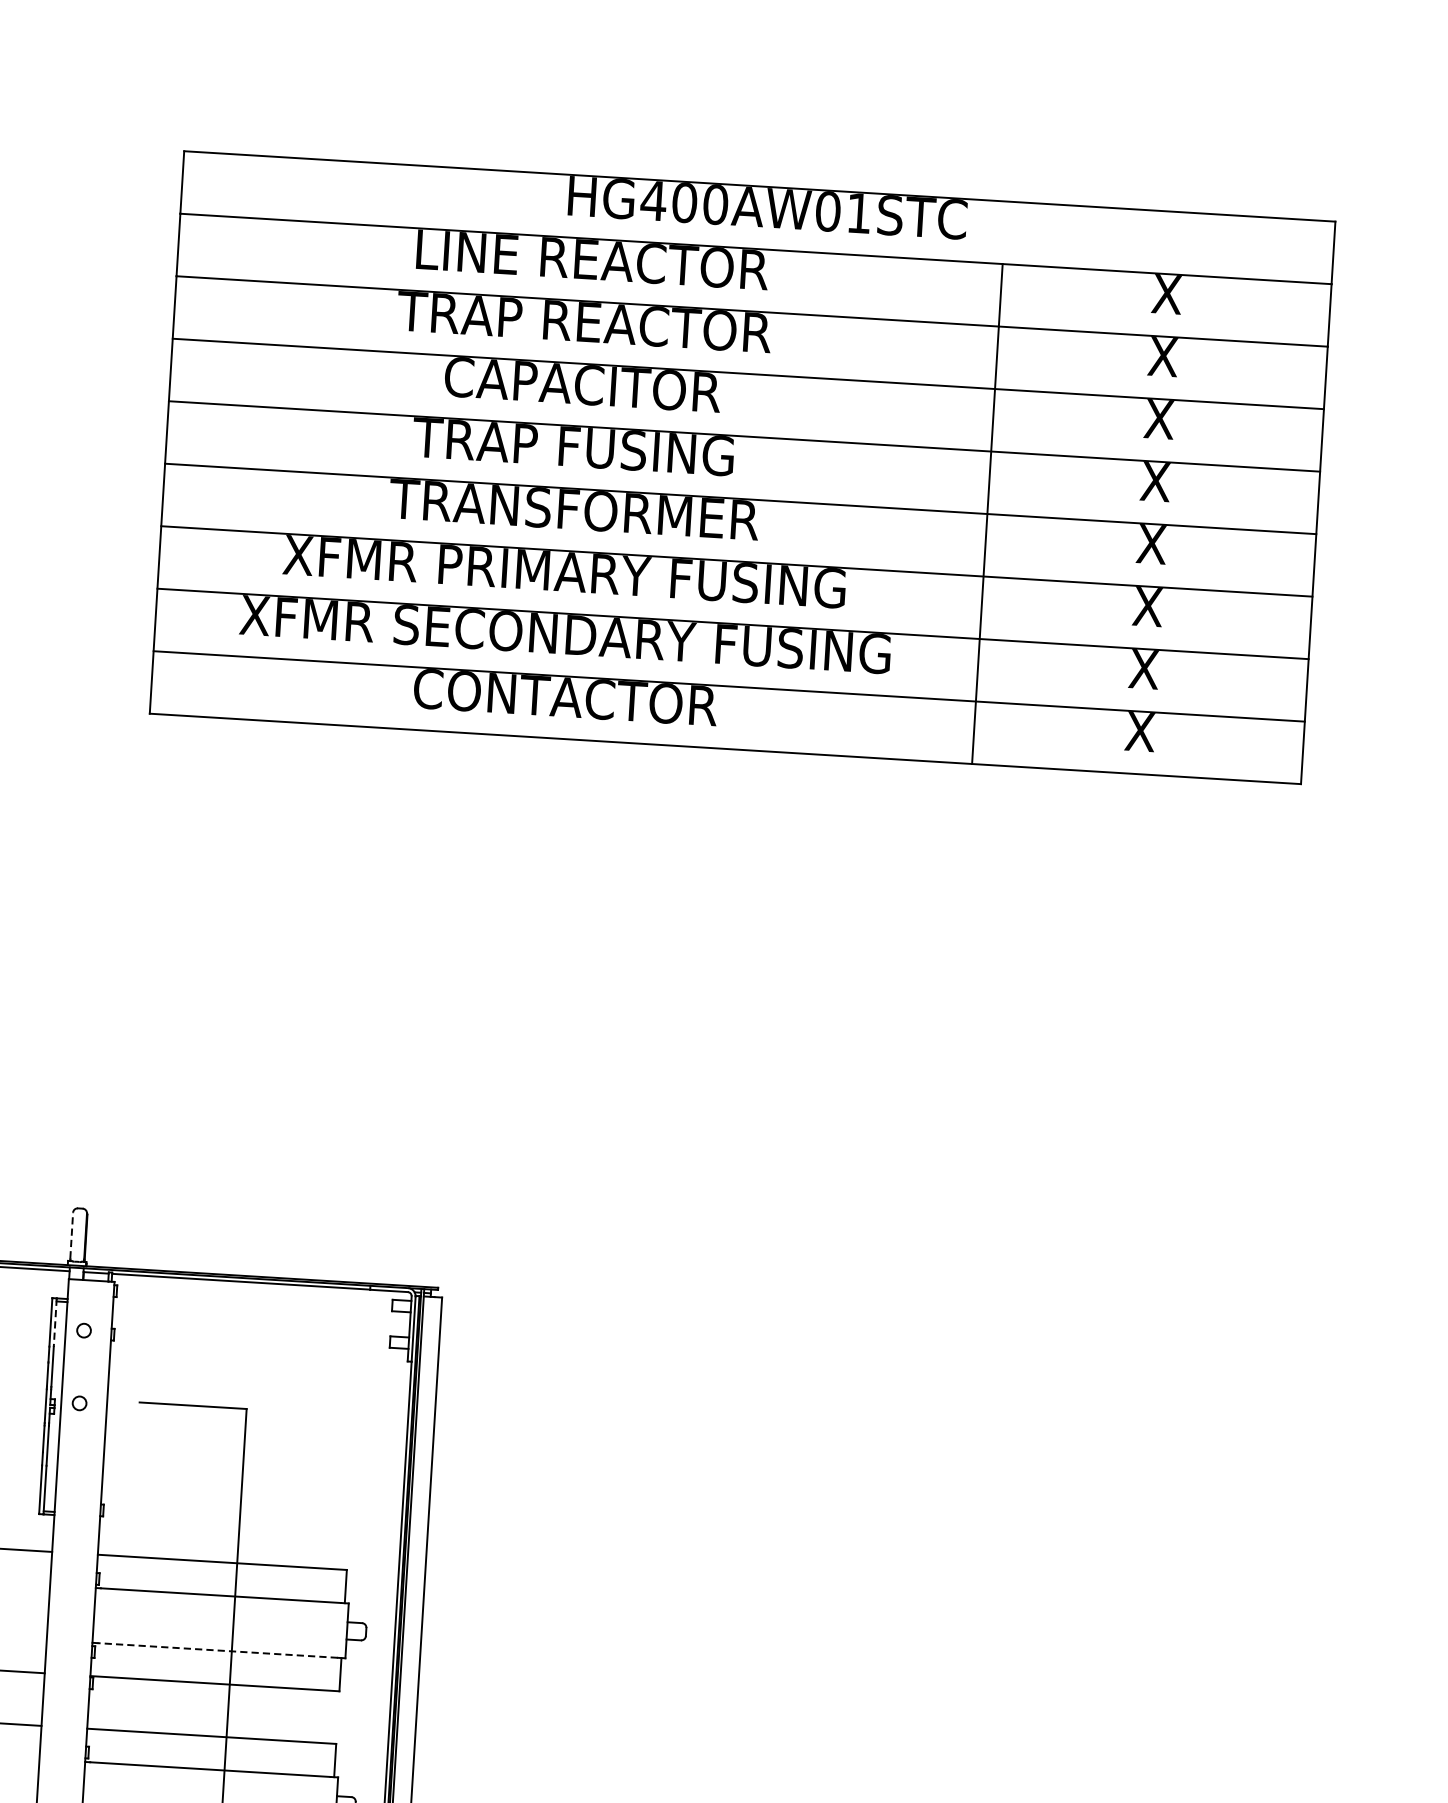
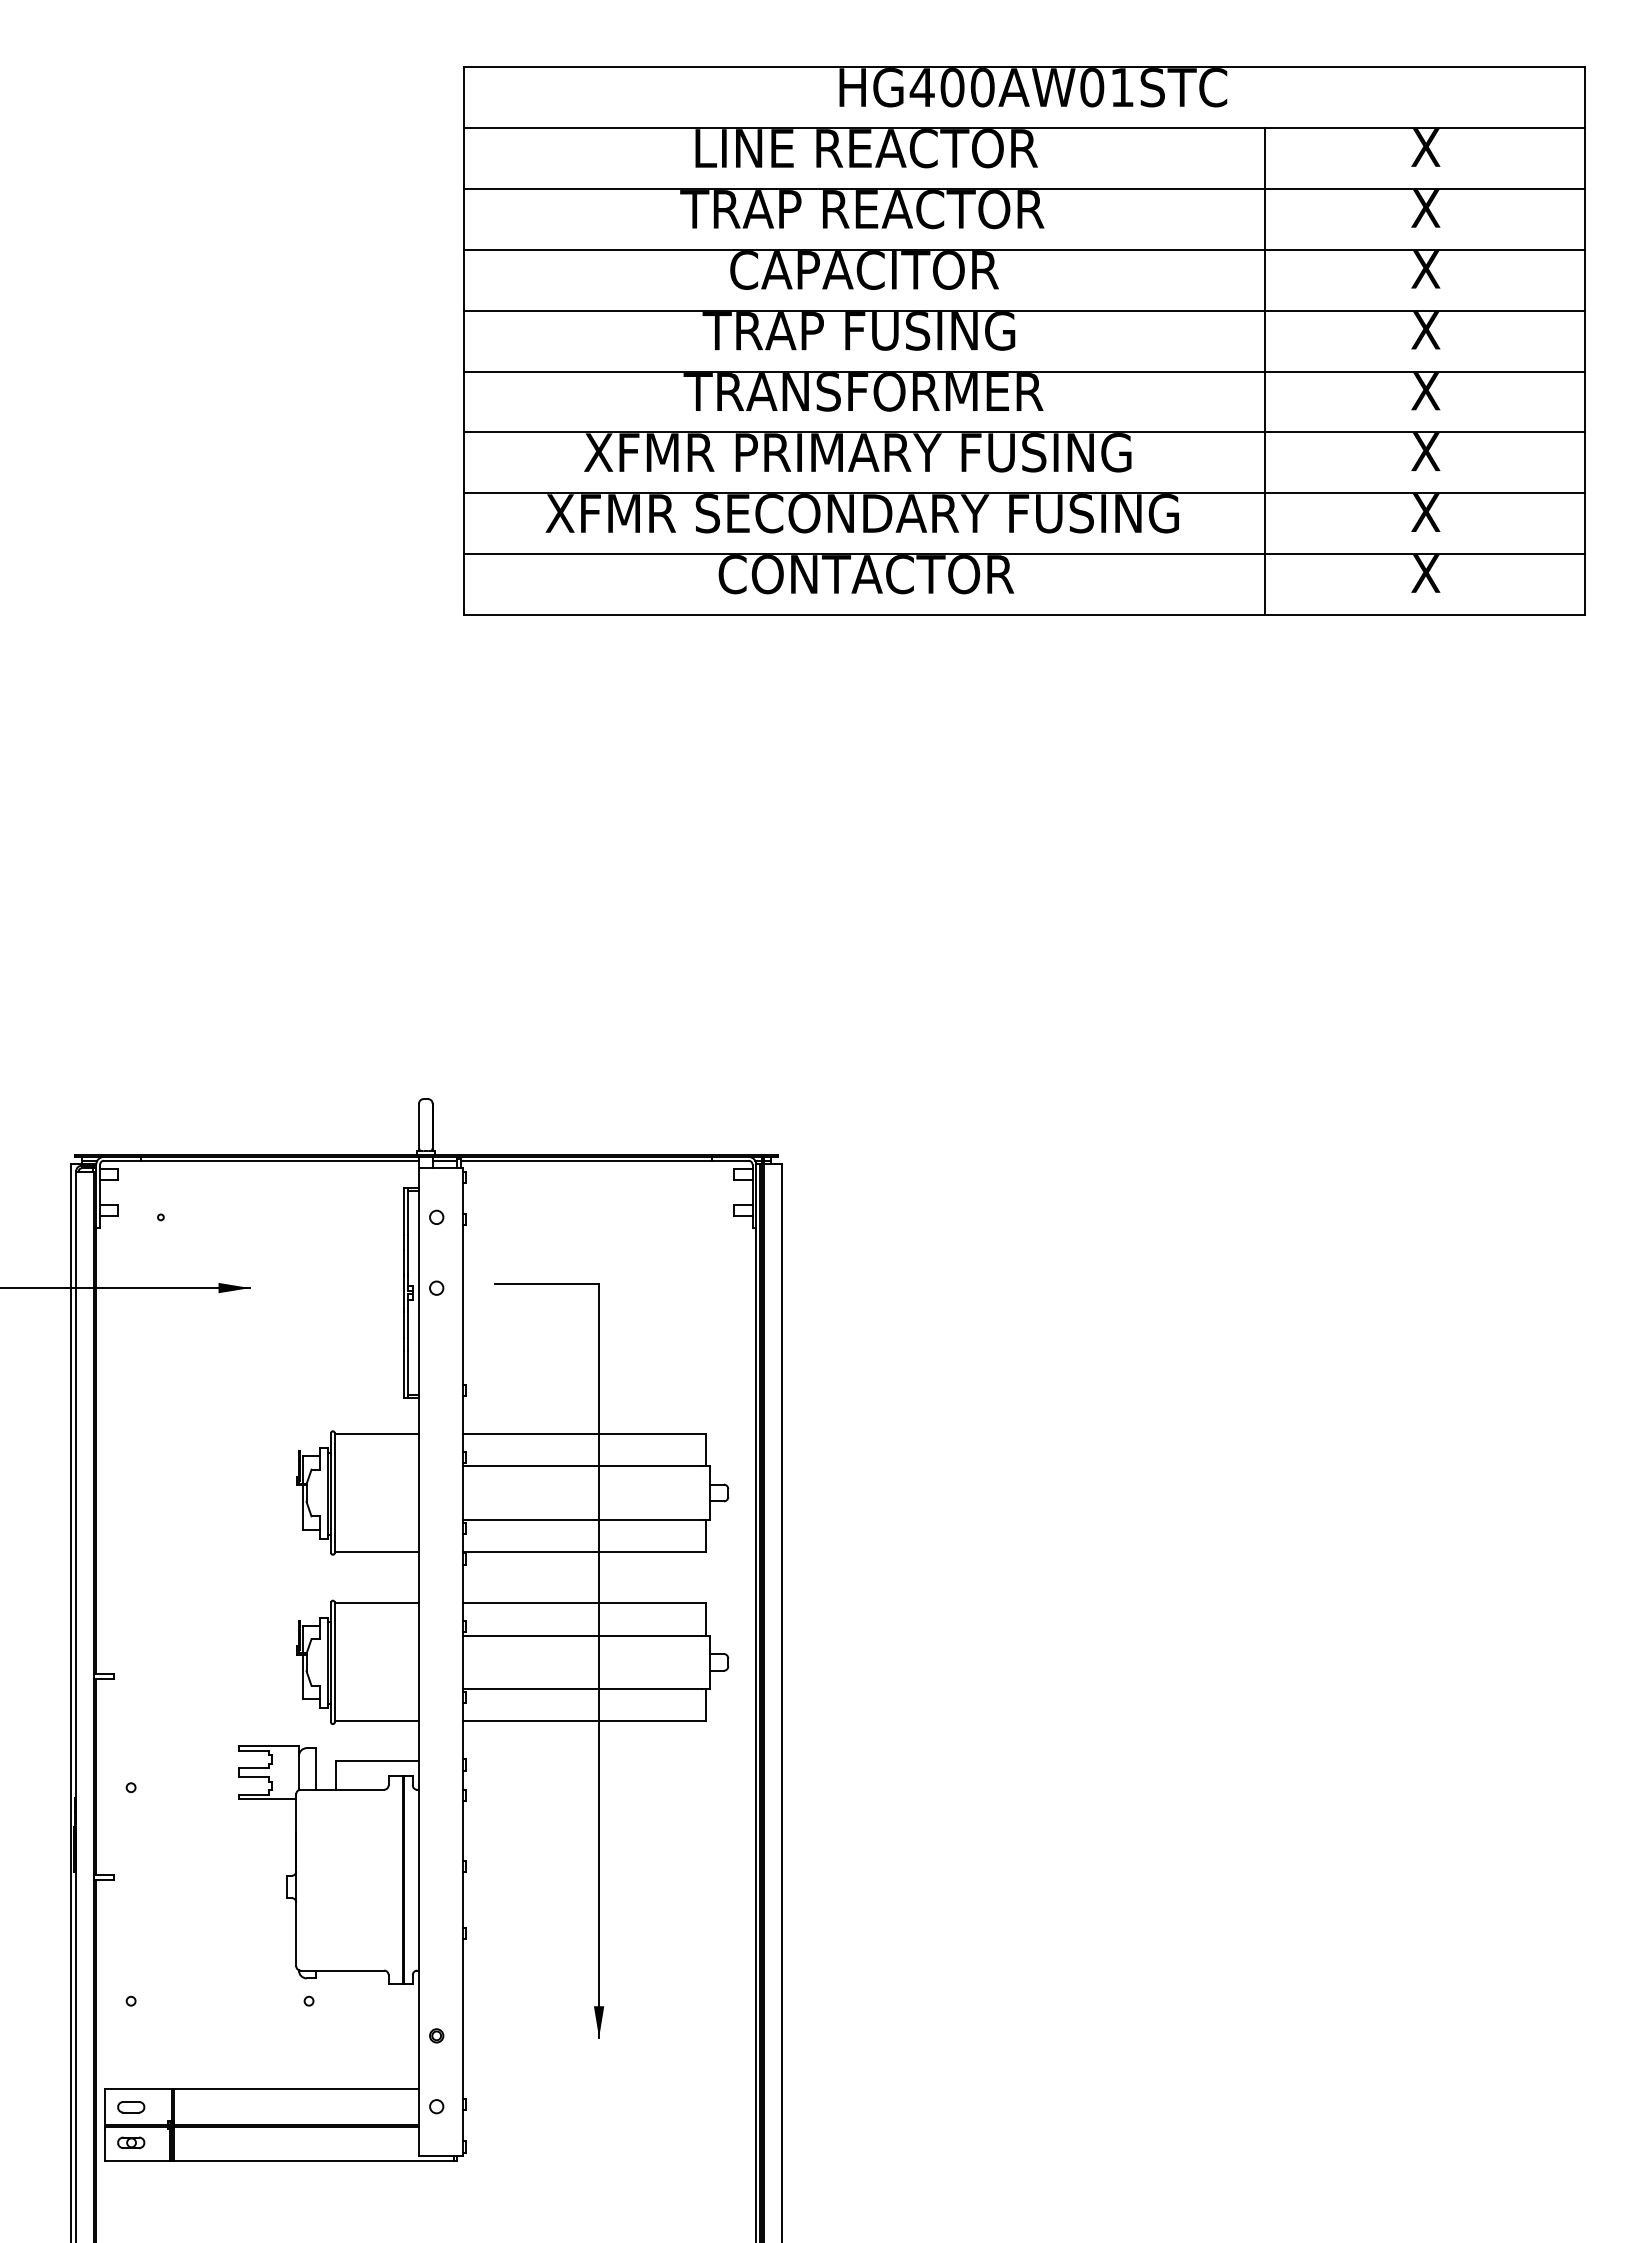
line: (72, 1235) -> (419, 1125), dashed -> solid
line: (55, 1323) -> (408, 1212), dashed -> solid
line: (216, 1650) -> (584, 1519), dashed -> solid

